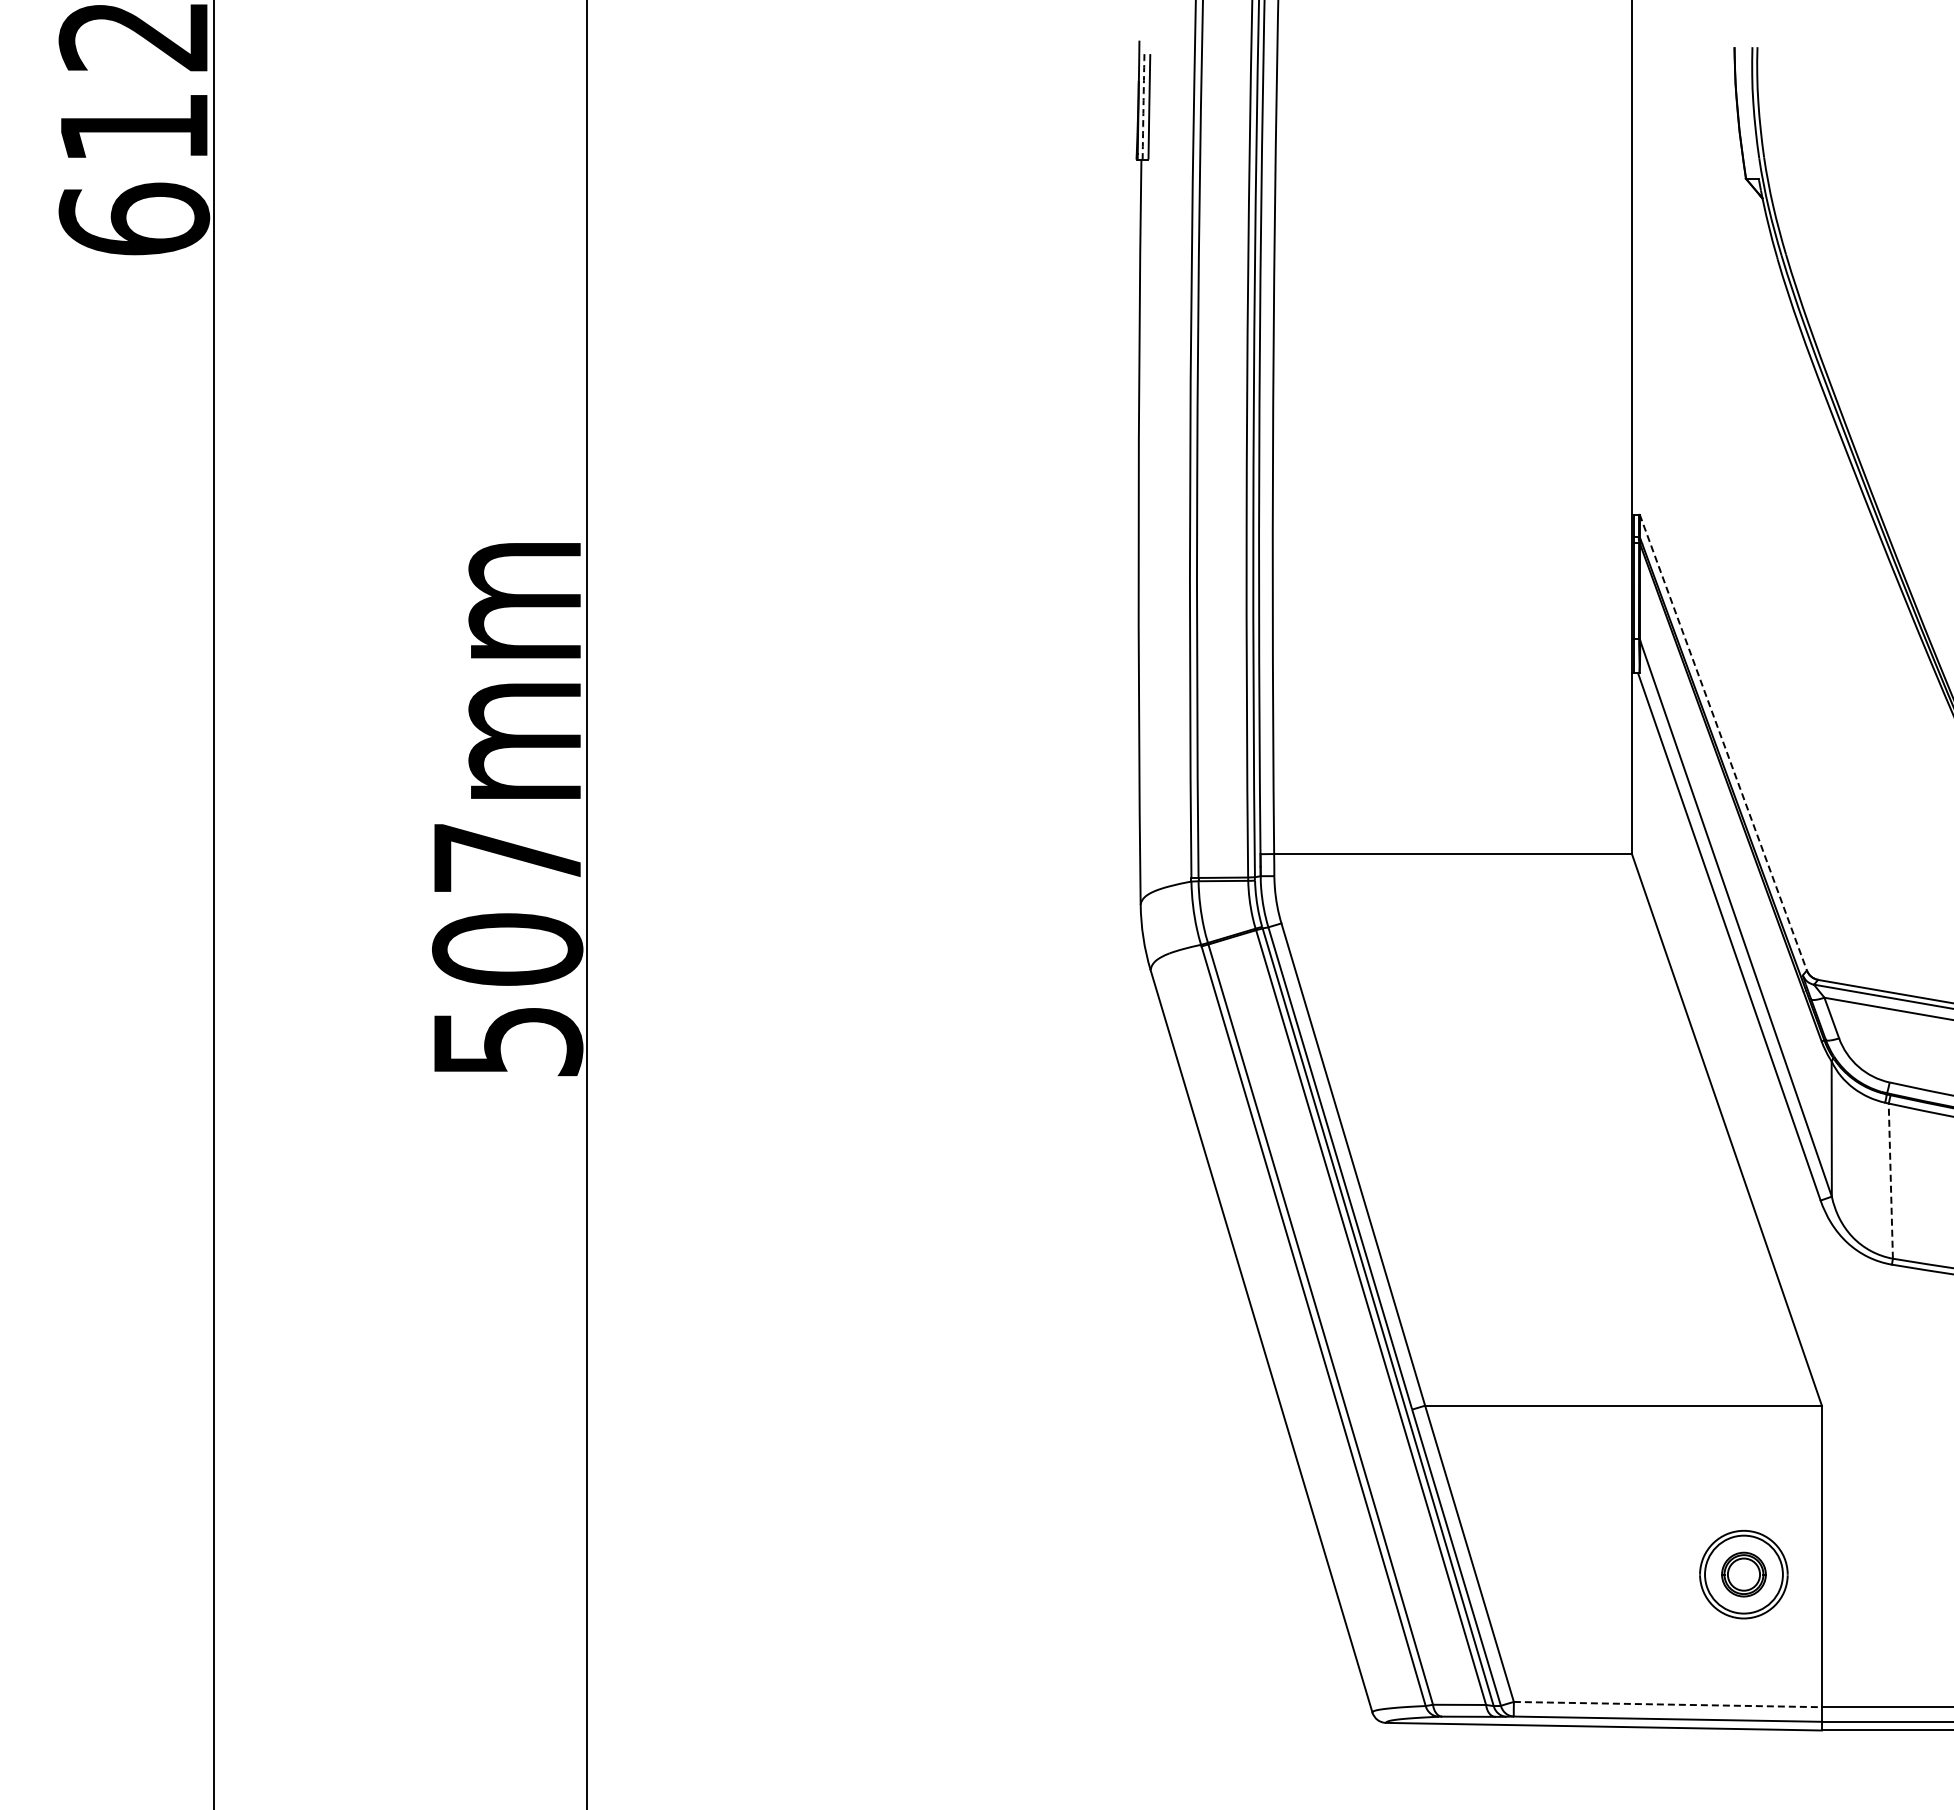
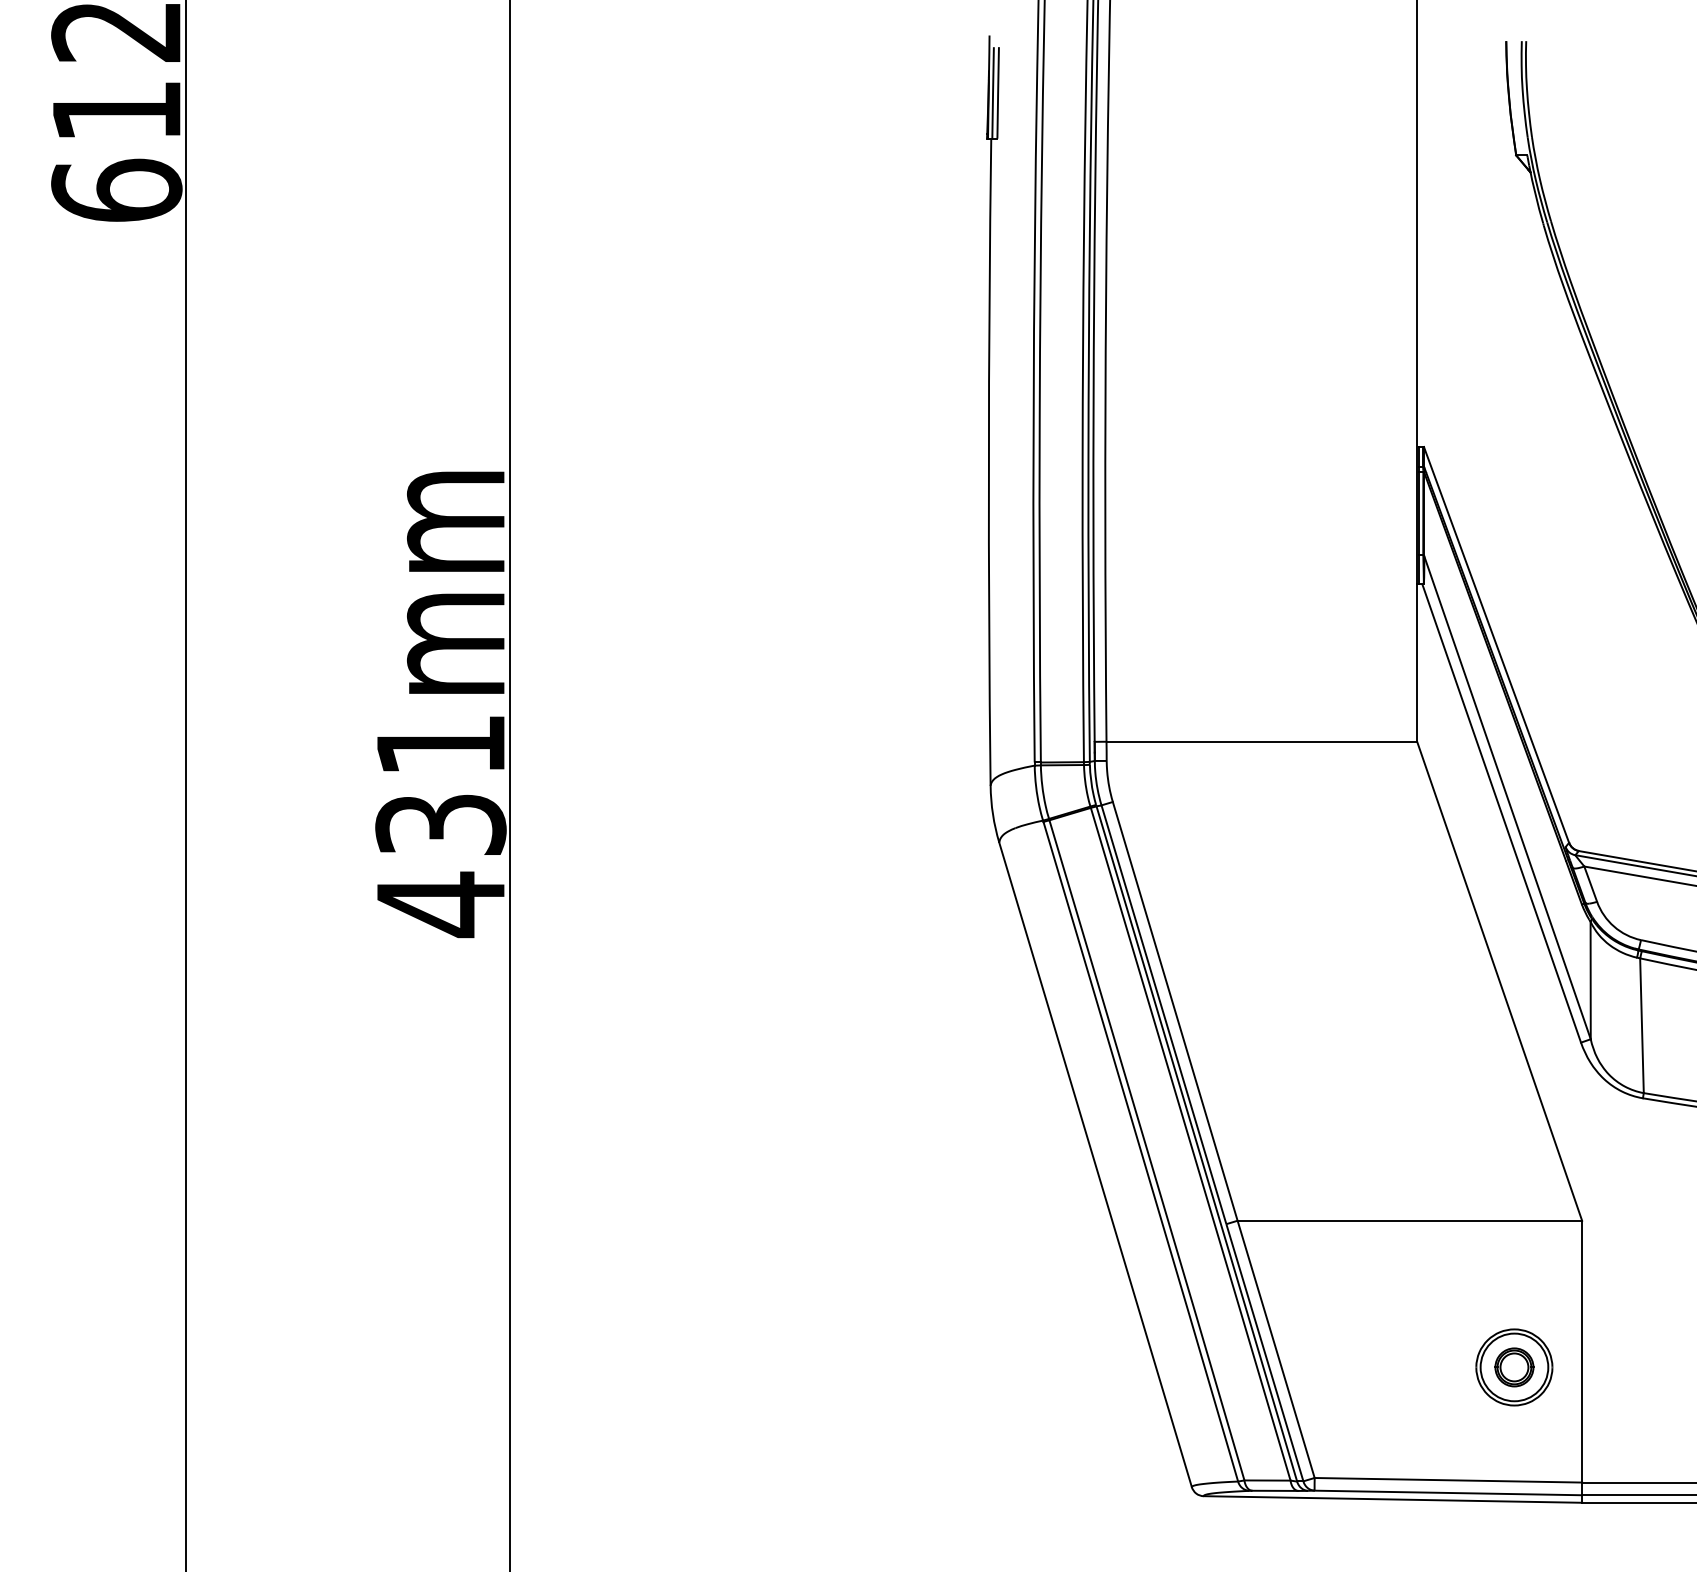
arc: (1143, 106) -> (993, 92), dashed -> solid
line: (1723, 742) -> (1496, 644), dashed -> solid
text: (507, 952) -> (440, 827), 507mm -> 431mm
line: (1890, 1181) -> (1641, 1026), dashed -> solid
line: (1668, 1704) -> (1448, 1480), dashed -> solid

